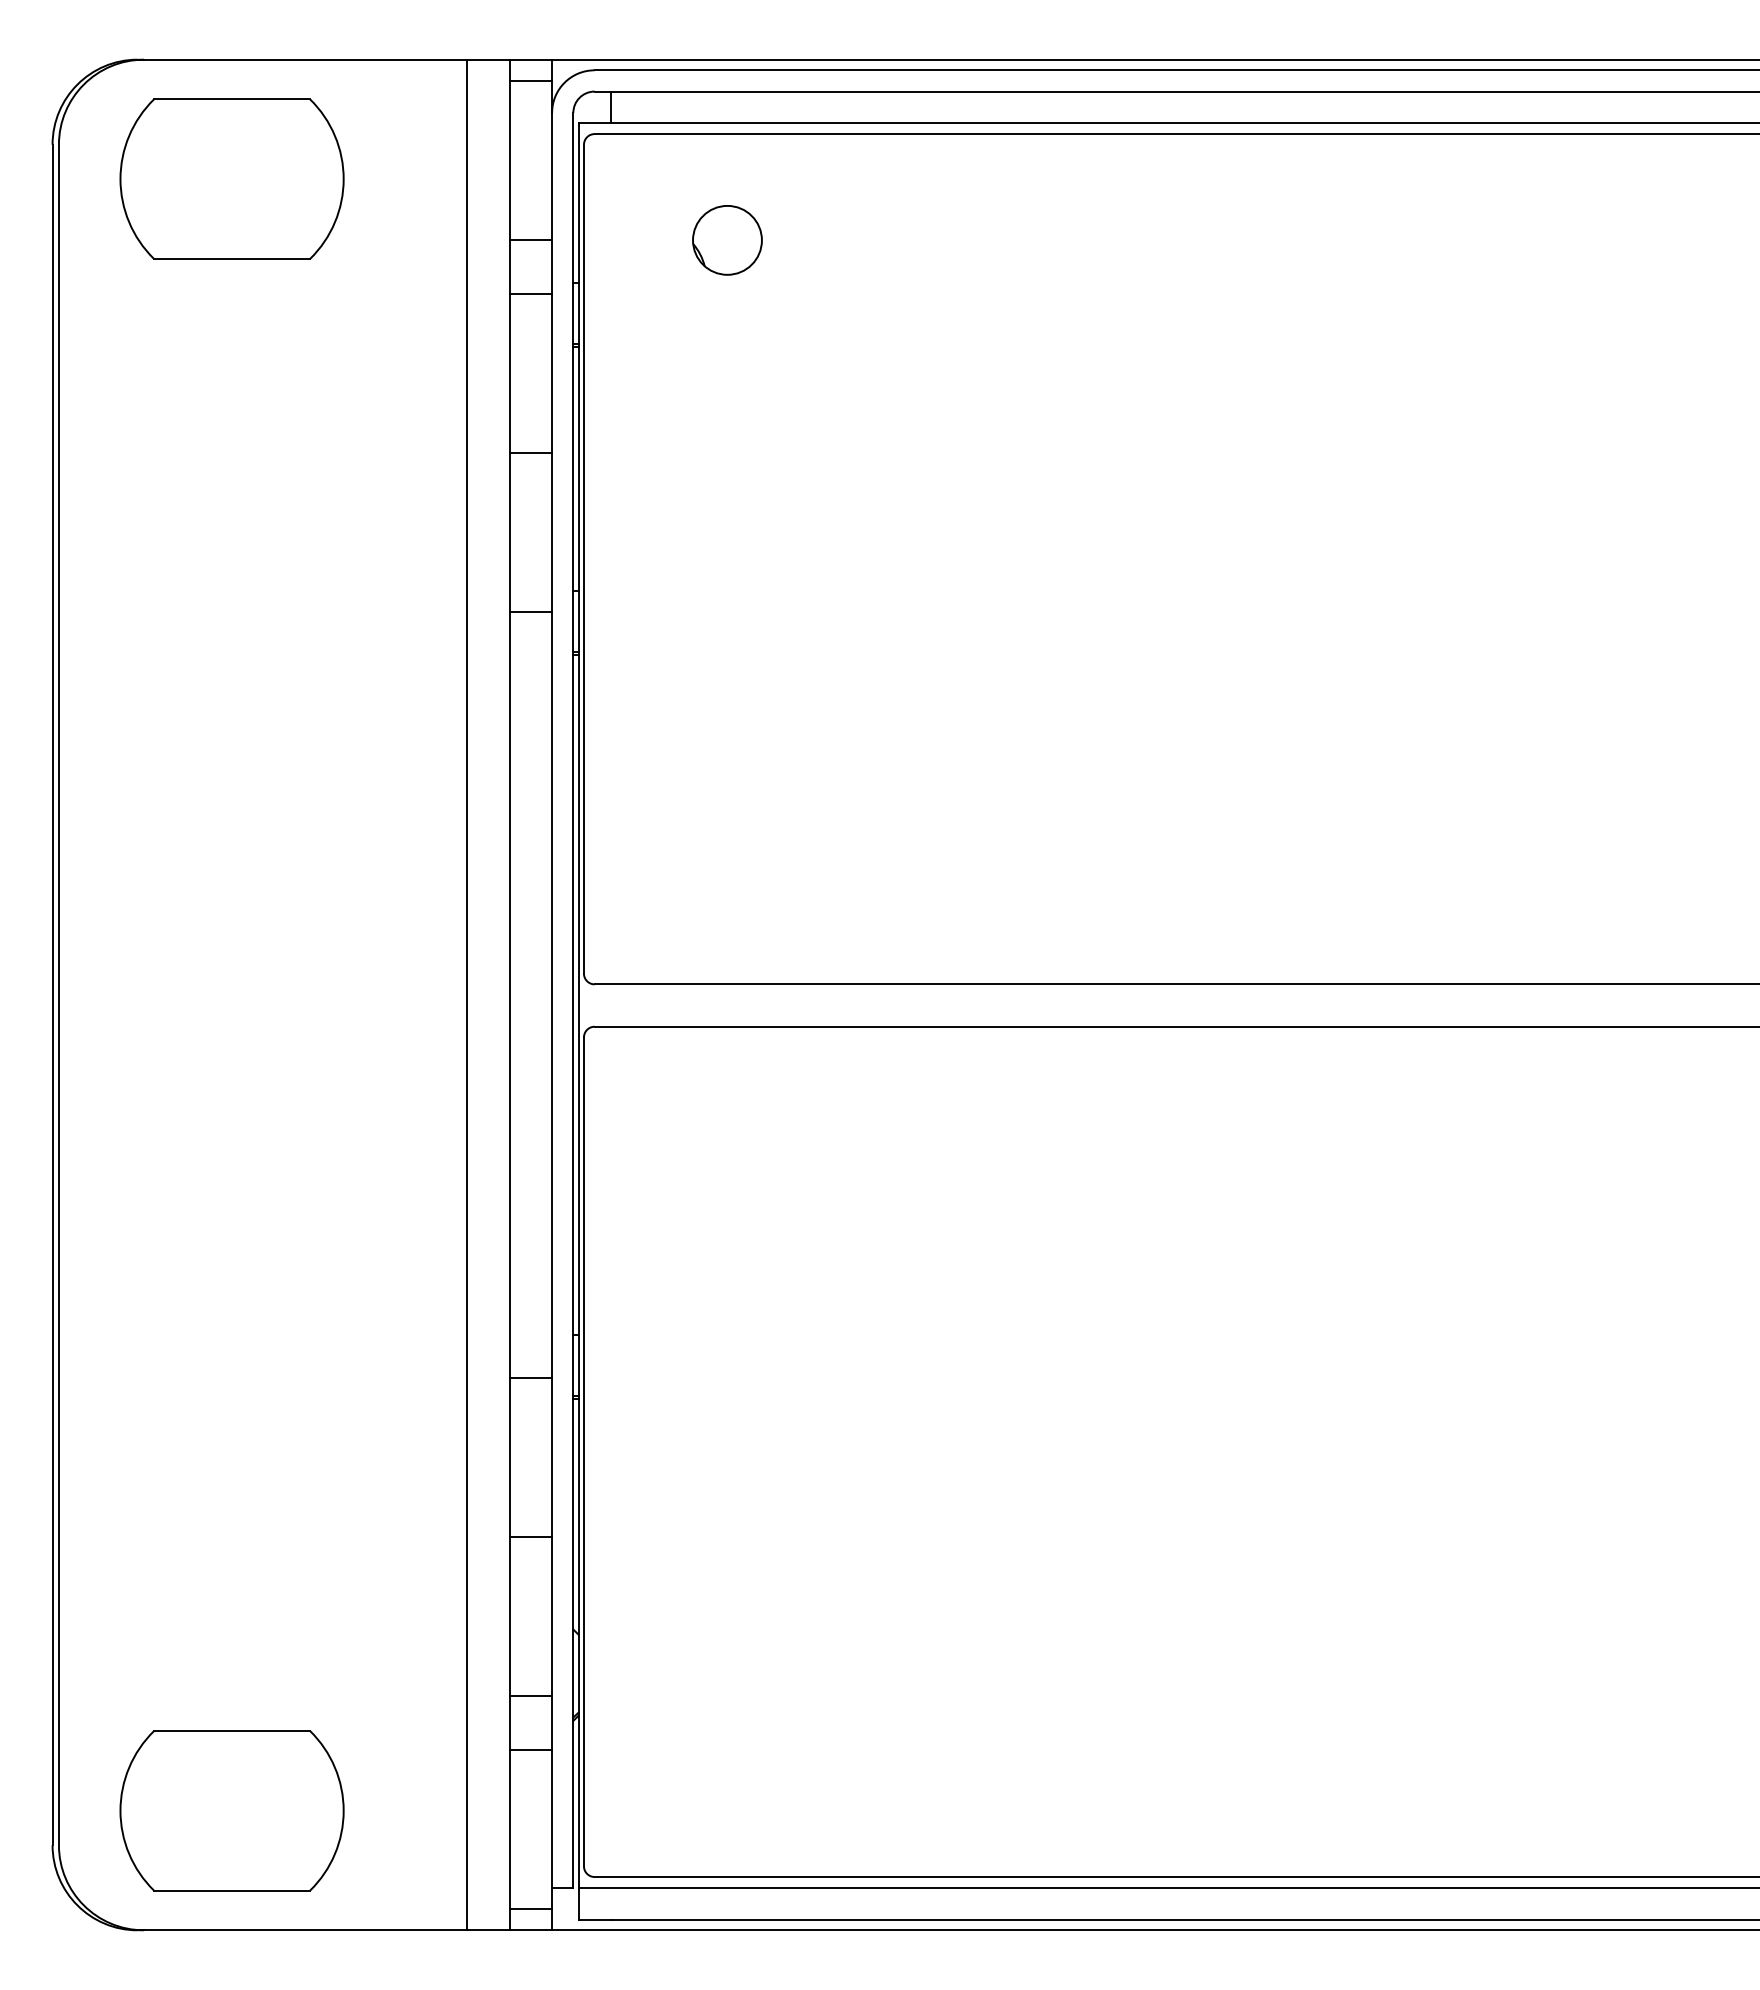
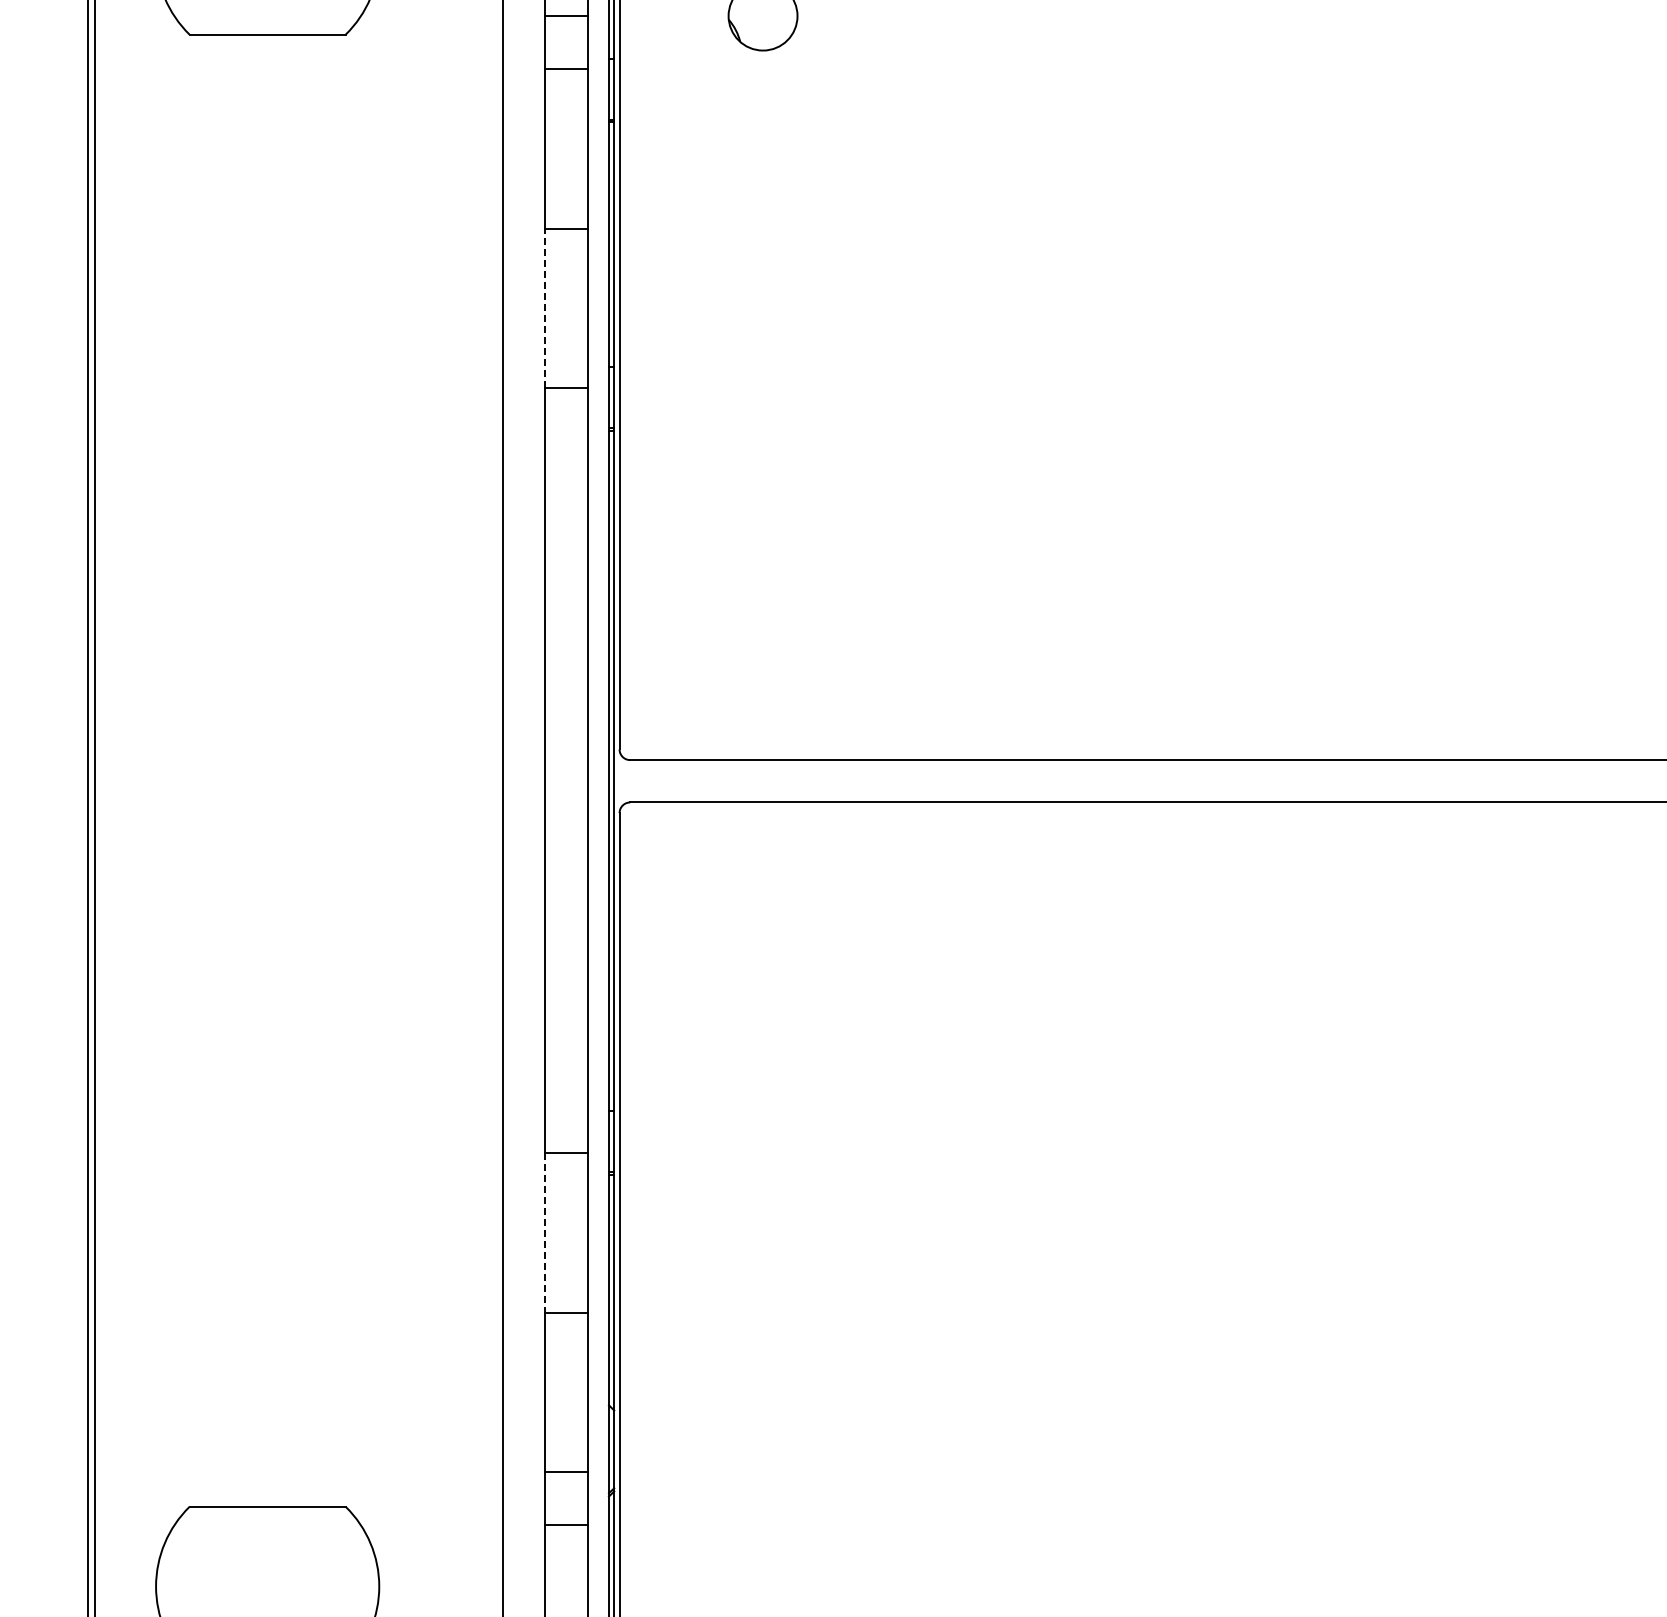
line: (509, 532) -> (545, 308), solid -> dashed
line: (509, 1457) -> (545, 1233), solid -> dashed

